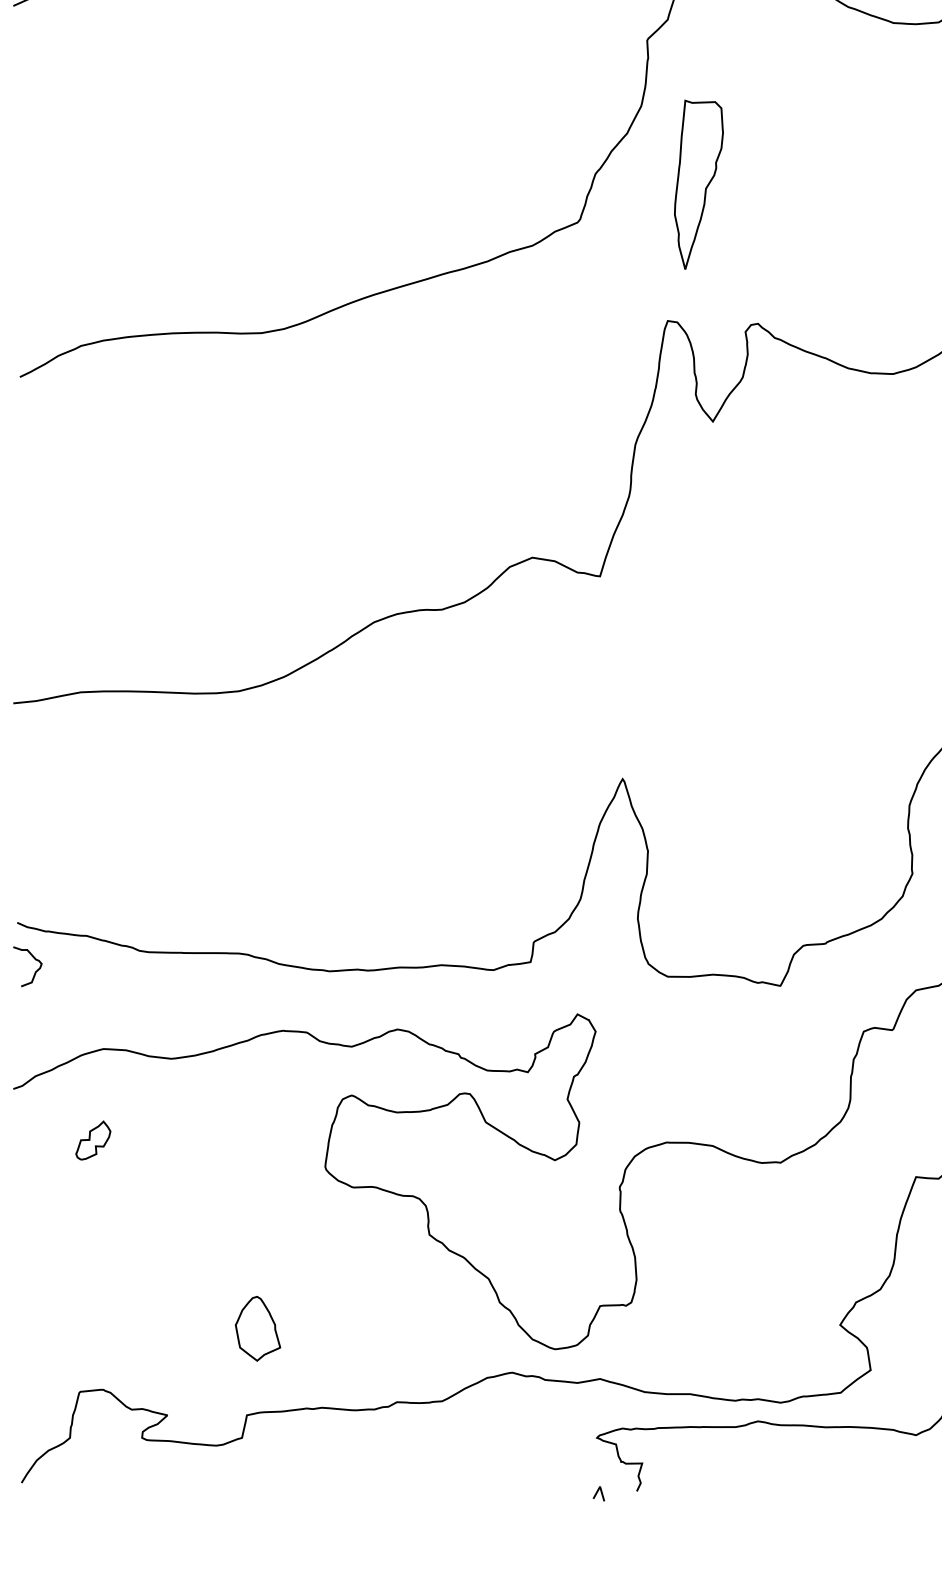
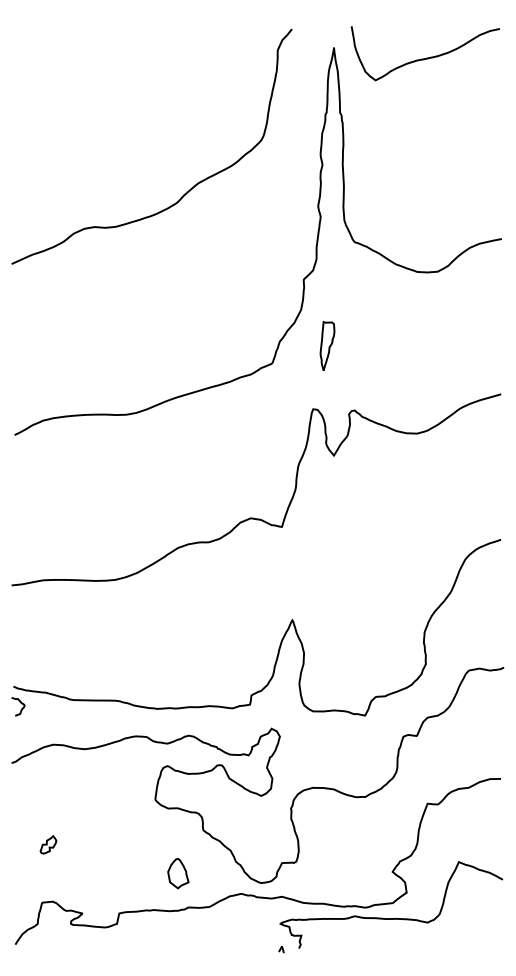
part: (698, 182) -> (327, 345), size x0.62
part: (93, 1139) -> (48, 844), moved
part: (258, 1328) -> (178, 873), moved

